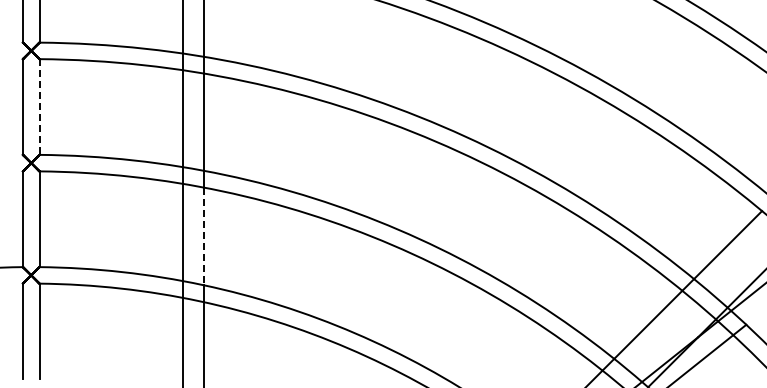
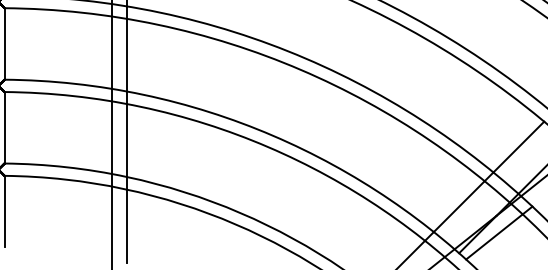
line: (39, 107) -> (4, 44), dashed -> solid
line: (203, 236) -> (127, 140), dashed -> solid

